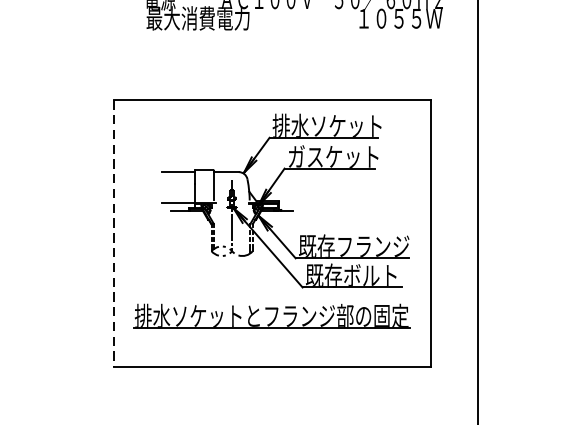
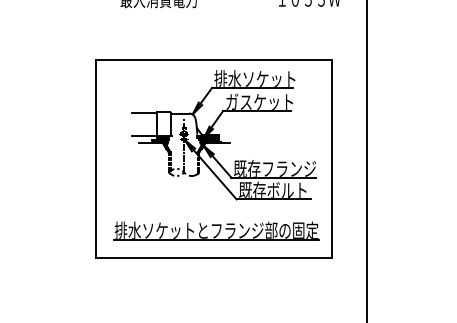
line: (114, 233) -> (96, 159), dashed -> solid
part: (271, 315) -> (216, 230), moved

